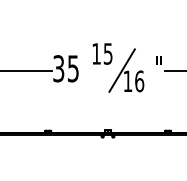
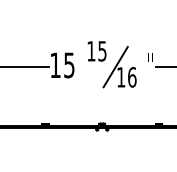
text: (58, 68) -> (55, 65), 35 -> 15

